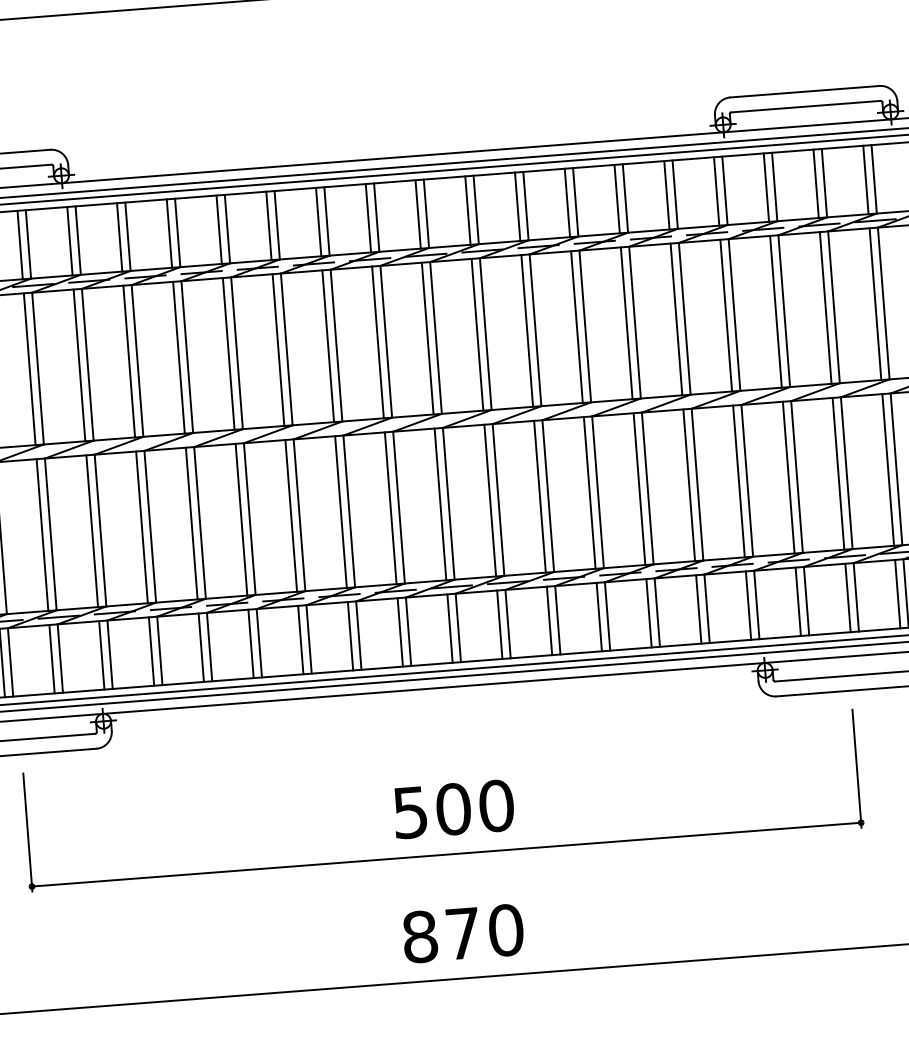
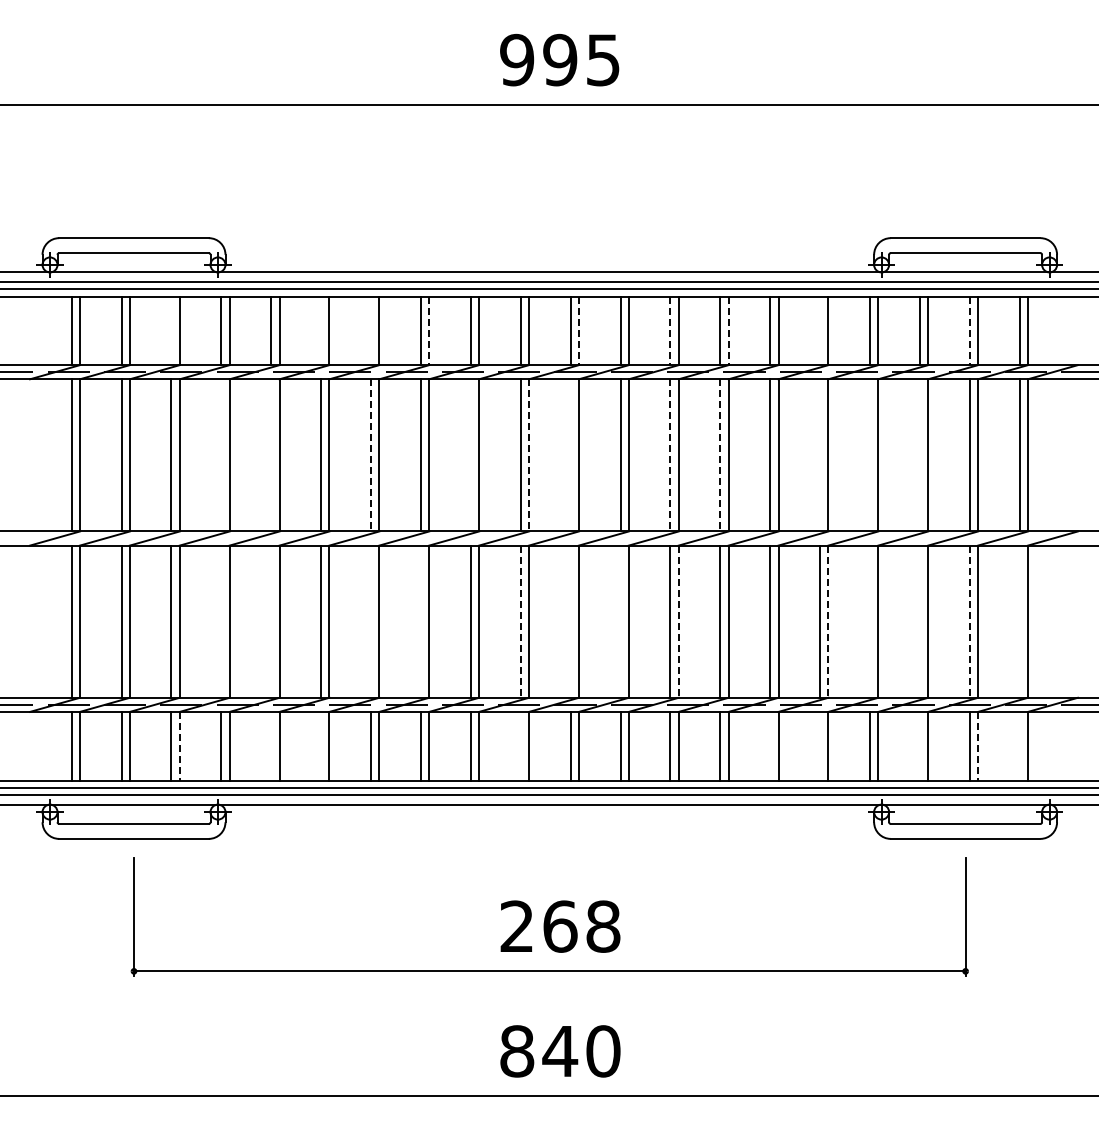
line: (815, 184) -> (969, 331), solid -> dashed
line: (667, 194) -> (820, 330), removed
line: (575, 202) -> (728, 331), solid -> dashed
line: (517, 207) -> (670, 331), solid -> dashed
line: (426, 214) -> (578, 331), solid -> dashed
line: (277, 225) -> (429, 331), solid -> dashed
line: (219, 229) -> (371, 330), removed
line: (169, 233) -> (321, 330), removed
line: (20, 244) -> (171, 330), removed
line: (775, 311) -> (919, 455), removed
line: (725, 315) -> (869, 455), removed
line: (676, 319) -> (820, 455), removed
line: (577, 327) -> (720, 455), solid -> dashed
line: (527, 331) -> (670, 455), solid -> dashed
line: (427, 338) -> (570, 455), removed
line: (386, 341) -> (529, 455), solid -> dashed
line: (327, 346) -> (470, 455), removed
line: (229, 354) -> (371, 455), solid -> dashed
line: (129, 361) -> (271, 455), removed
line: (79, 365) -> (221, 455), removed
line: (888, 469) -> (1019, 621), removed
line: (838, 474) -> (969, 622), solid -> dashed
line: (788, 477) -> (919, 621), removed
line: (738, 481) -> (869, 621), removed
line: (697, 485) -> (828, 622), solid -> dashed
line: (548, 496) -> (678, 622), solid -> dashed
line: (490, 500) -> (620, 621), removed
line: (440, 504) -> (570, 621), removed
line: (390, 509) -> (520, 622), solid -> dashed
line: (290, 515) -> (420, 621), removed
line: (241, 519) -> (371, 621), removed
line: (142, 527) -> (271, 621), removed
line: (92, 531) -> (221, 621), removed
line: (897, 593) -> (1019, 745), removed
line: (856, 597) -> (978, 746), solid -> dashed
line: (797, 601) -> (919, 745), removed
line: (699, 608) -> (820, 745), removed
line: (649, 612) -> (770, 745), removed
line: (400, 631) -> (520, 745), removed
line: (201, 646) -> (321, 745), removed
line: (151, 650) -> (271, 745), removed
line: (60, 658) -> (179, 746), solid -> dashed
text: (453, 809) -> (560, 926), 500 -> 268
text: (463, 933) -> (560, 1051), 870 -> 840

